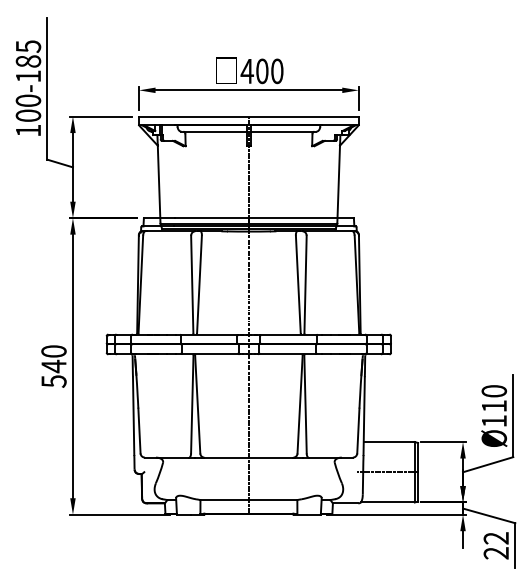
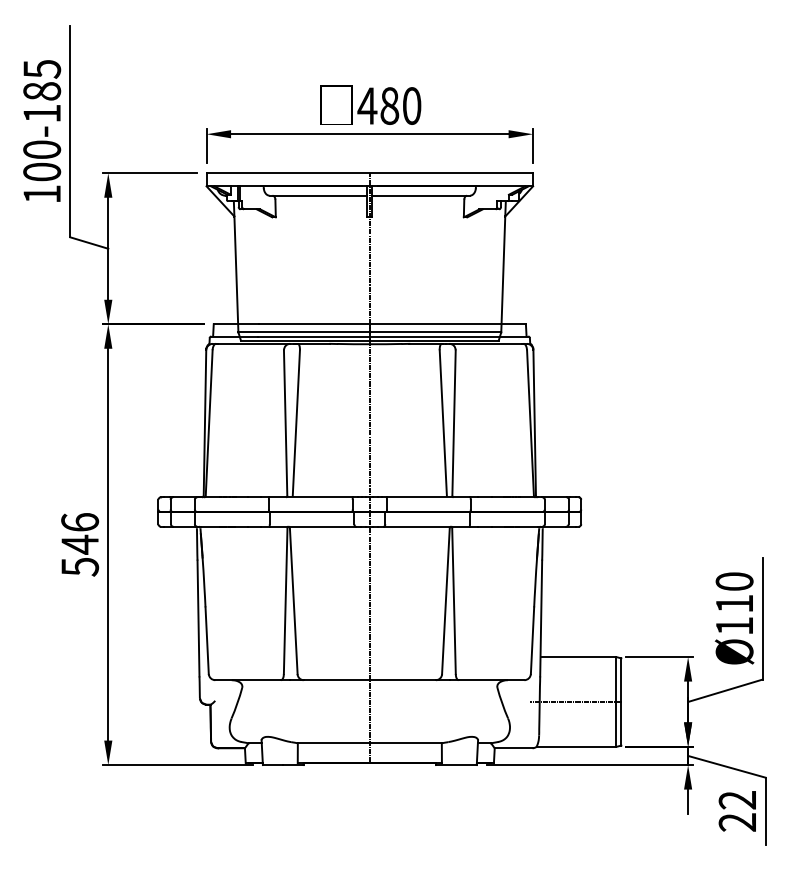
text: (262, 71) -> (390, 106), 400 -> 480
text: (53, 351) -> (79, 522), 540 -> 546

